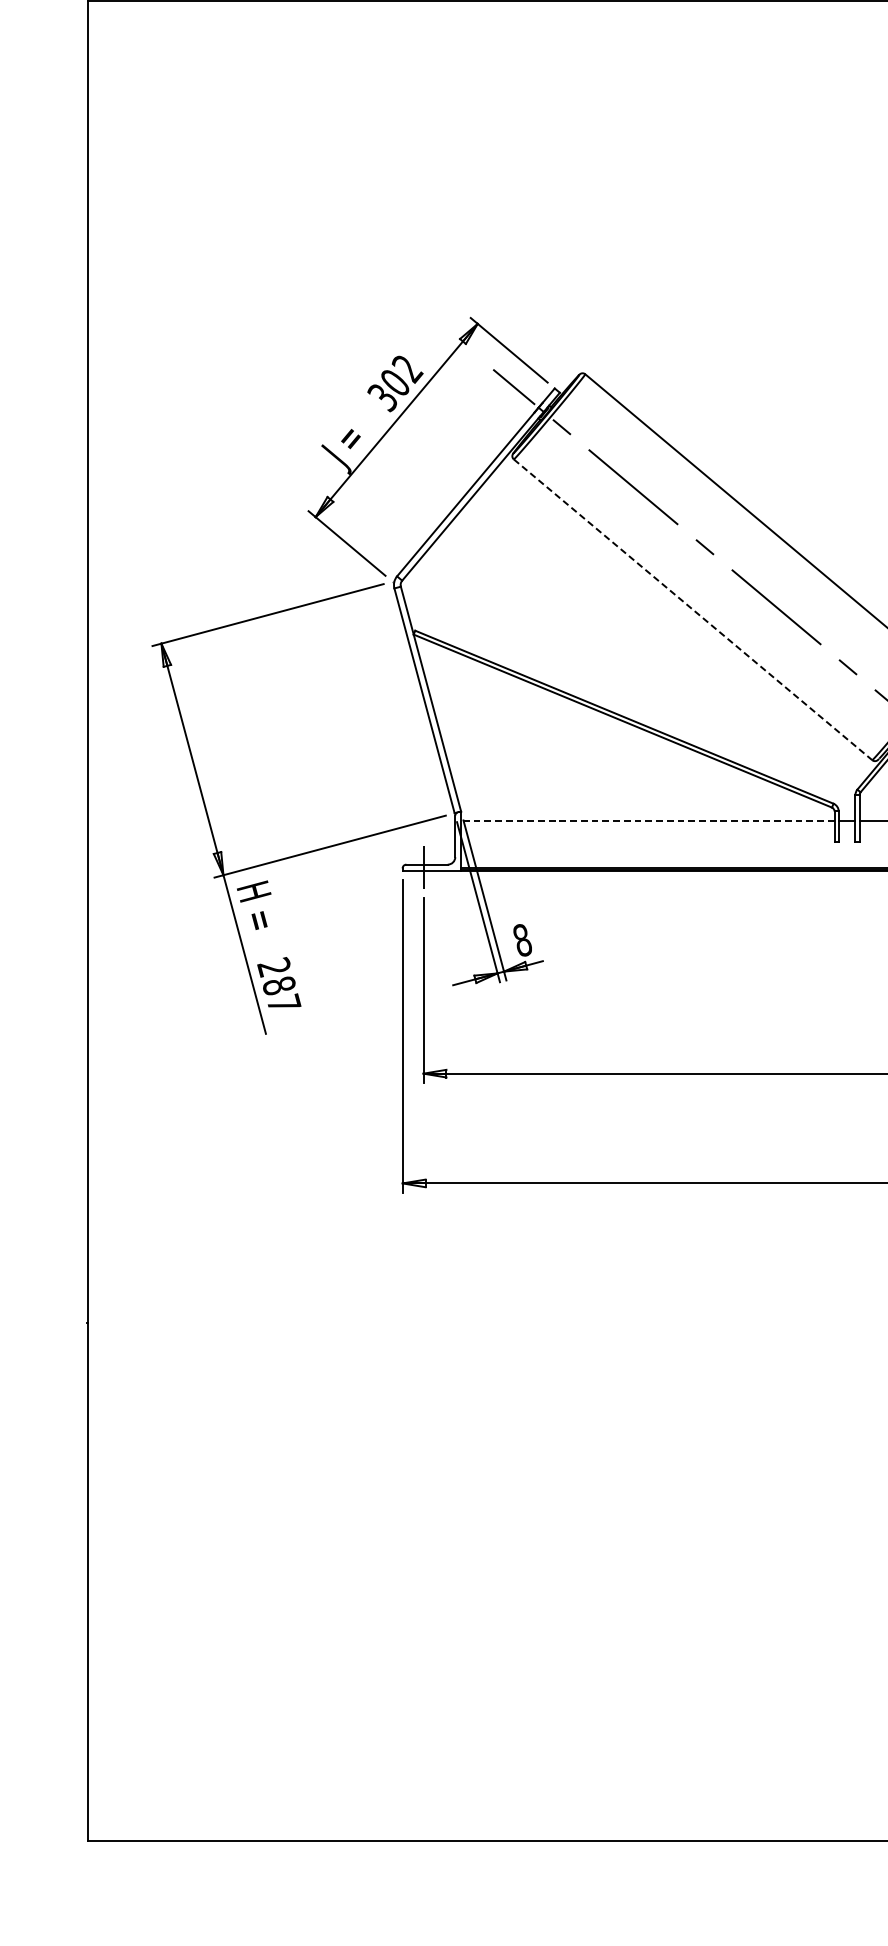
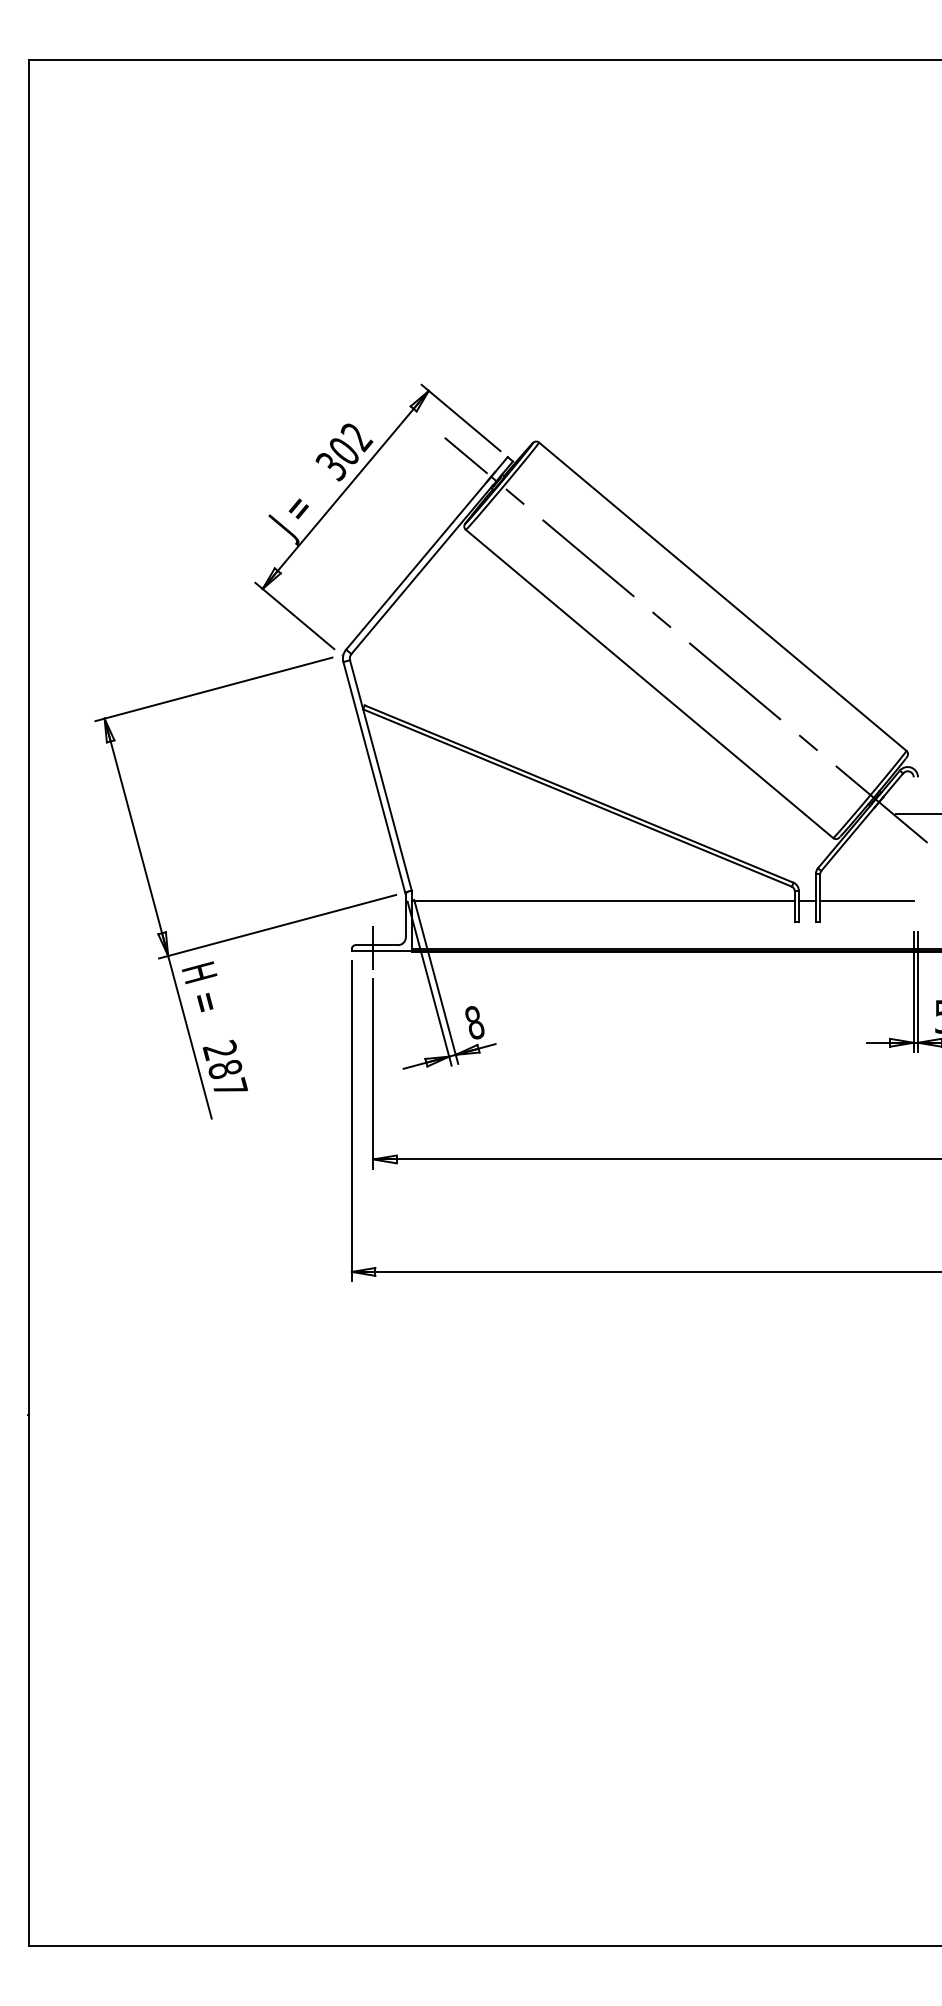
line: (693, 609) -> (649, 683), dashed -> solid
line: (647, 821) -> (602, 900), dashed -> solid

